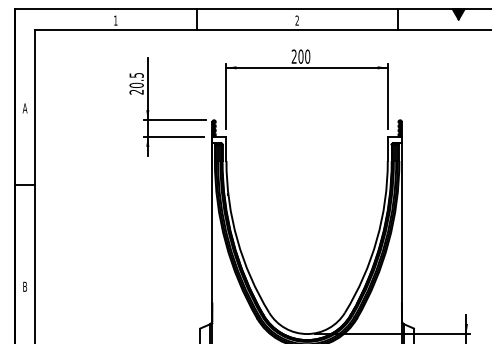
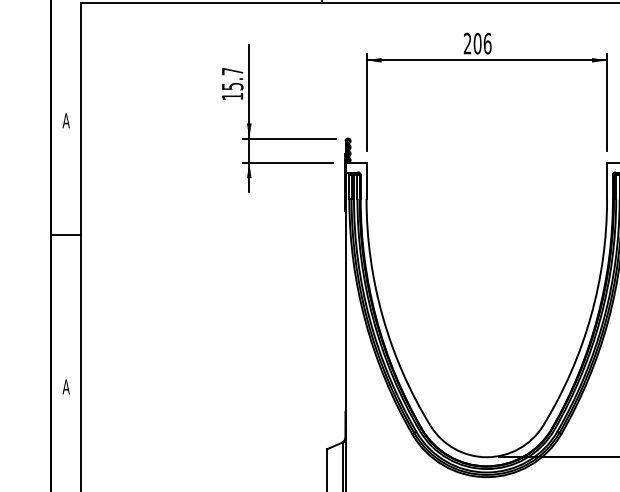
text: (307, 56) -> (487, 43), 200 -> 206
text: (136, 83) -> (232, 83), 20.5 -> 15.7
text: (24, 286) -> (65, 386), B -> A

